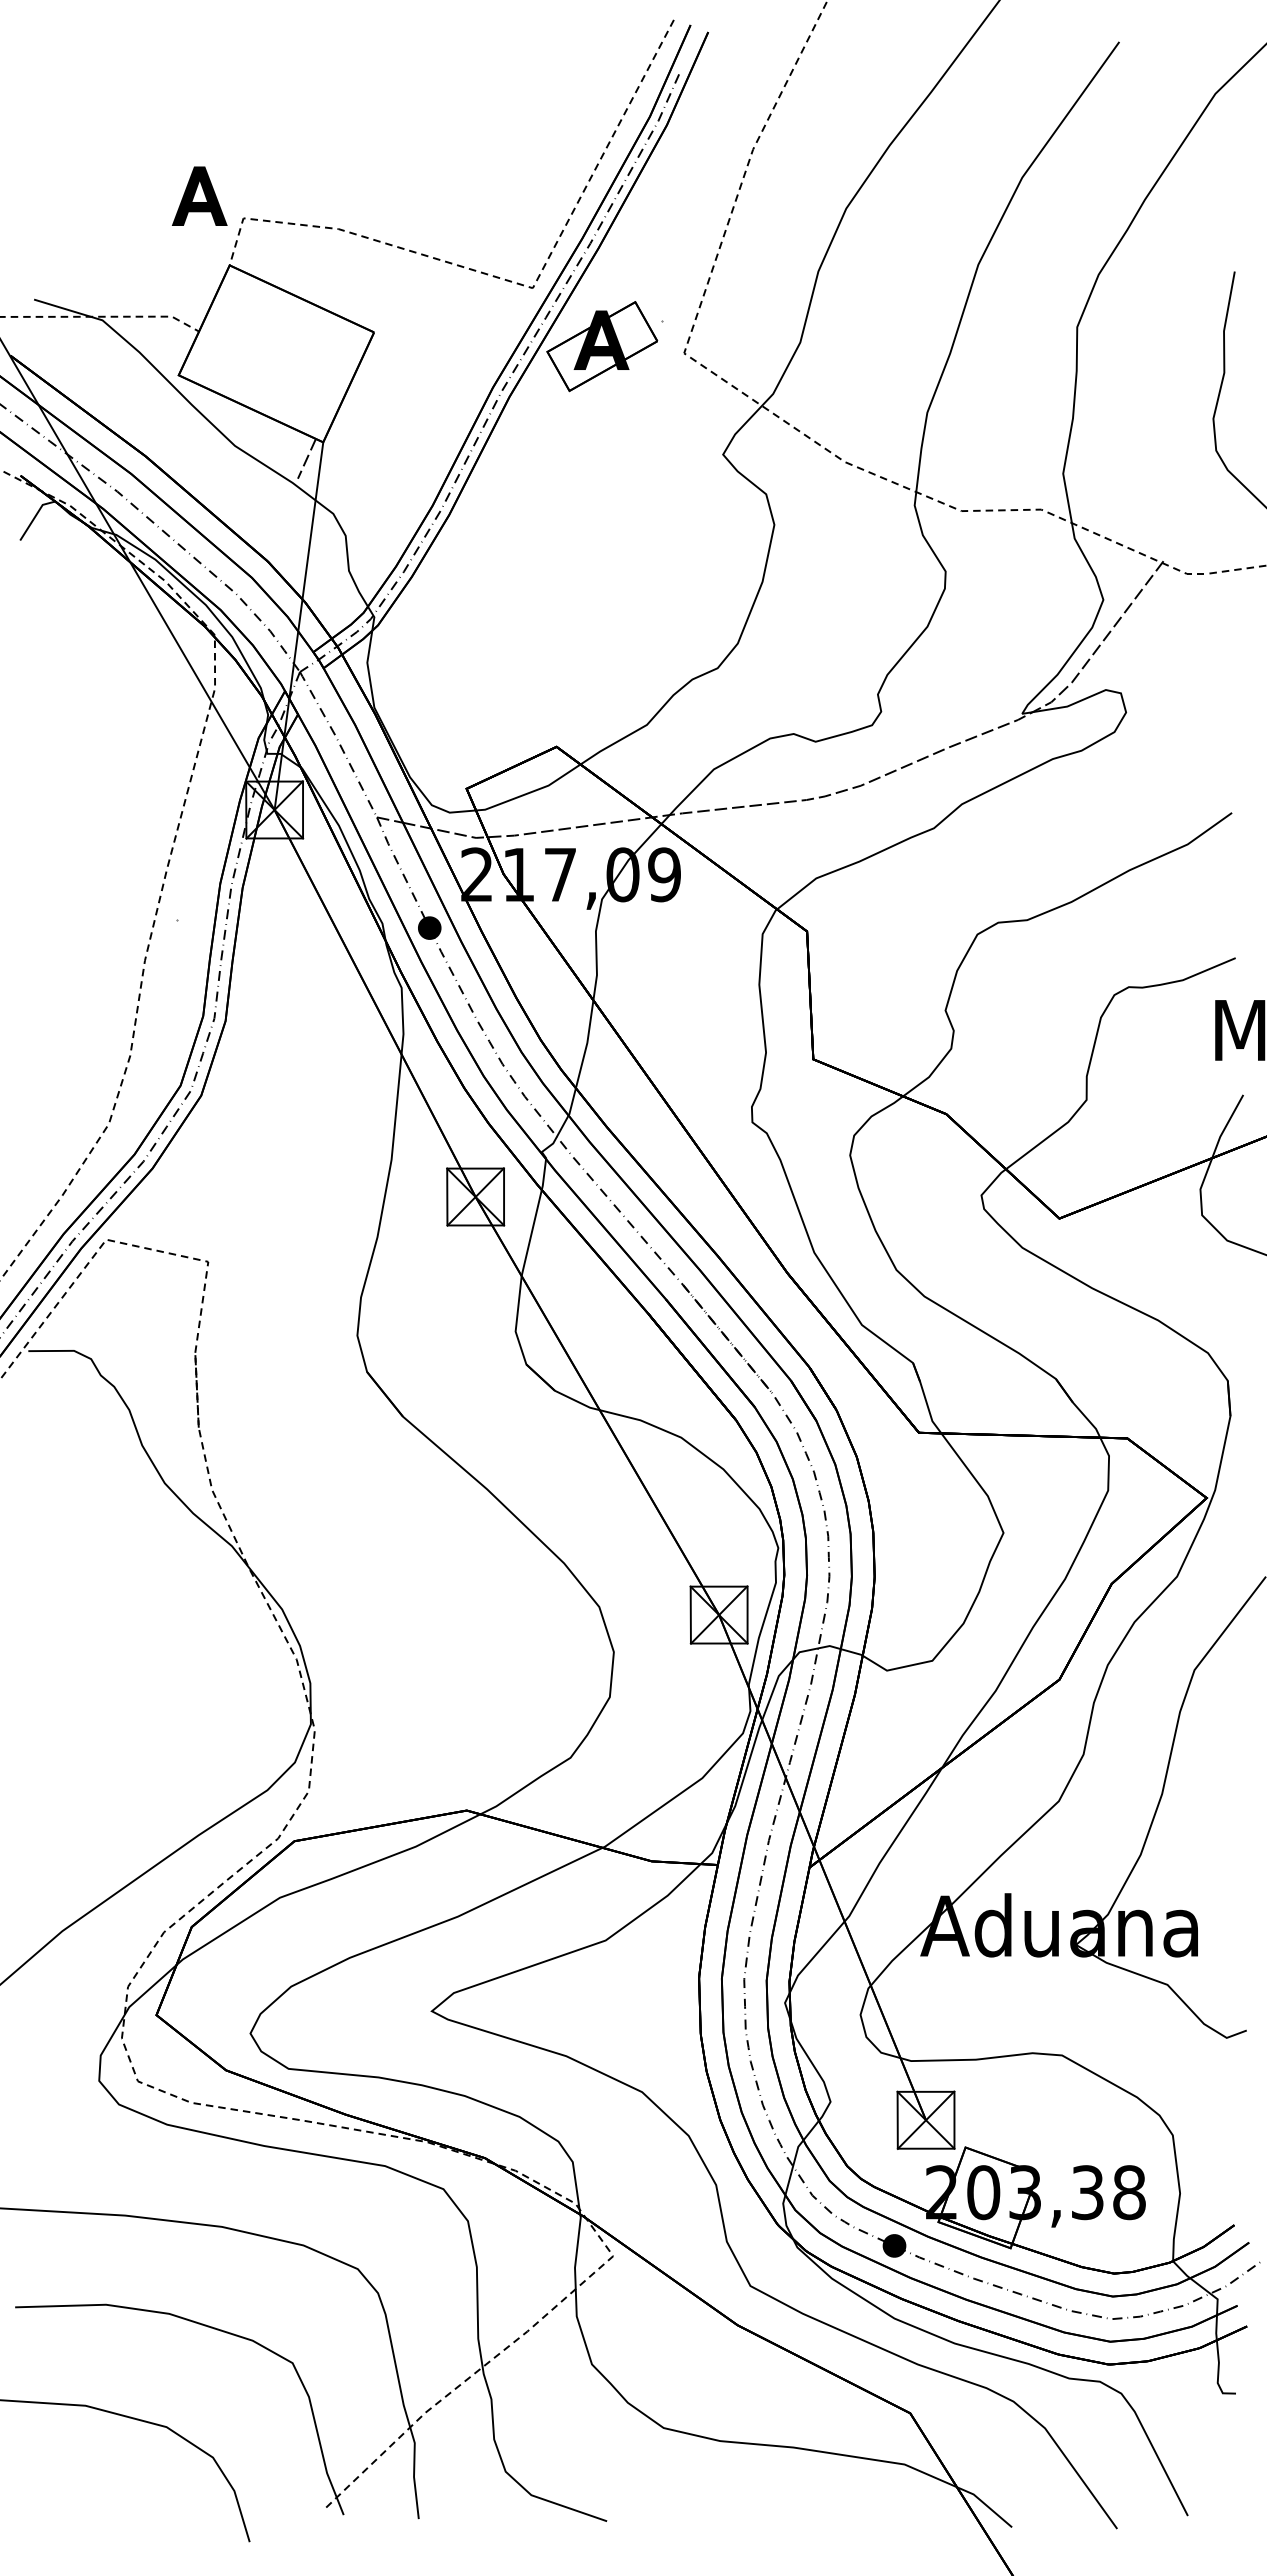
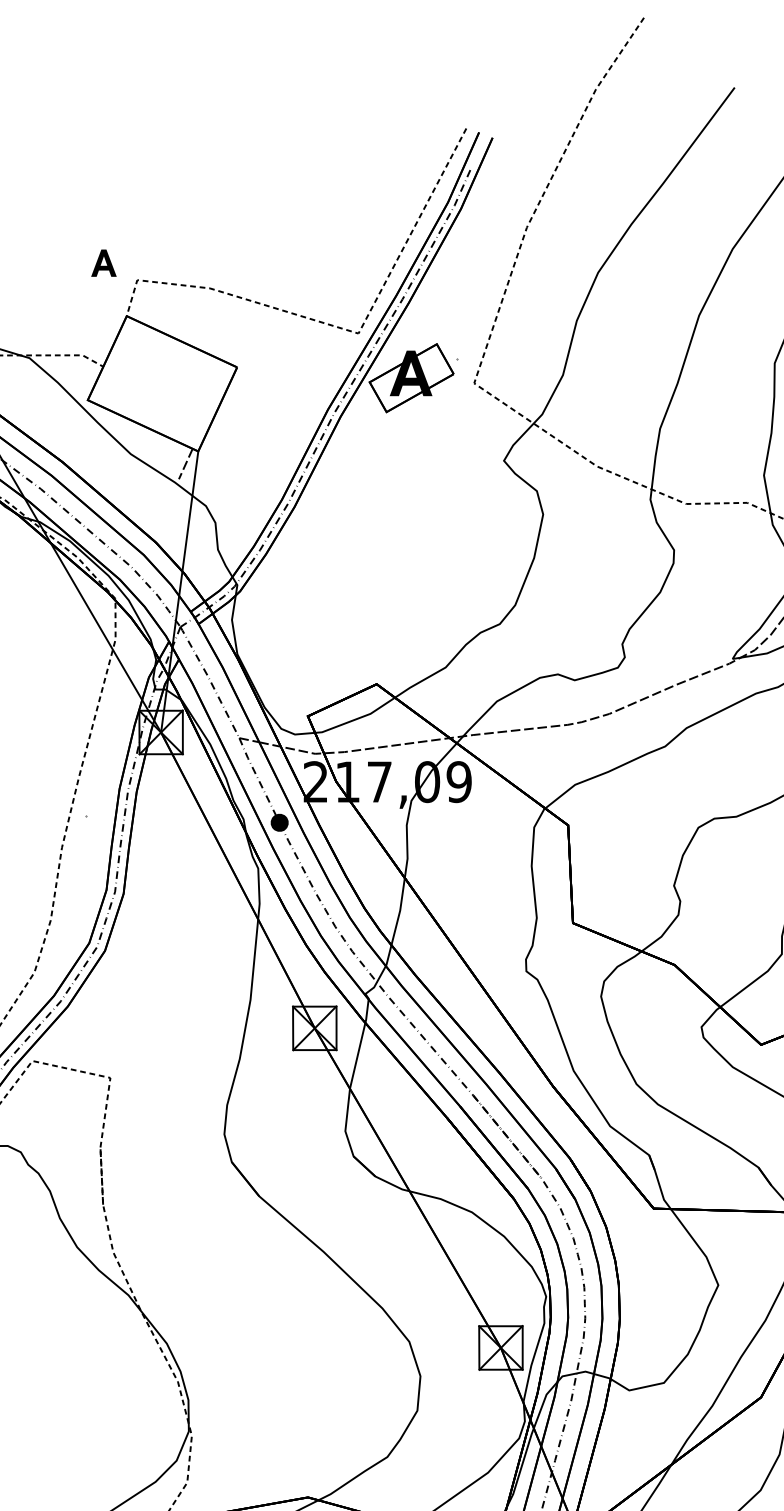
part: (199, 195) -> (103, 262), size x0.6

